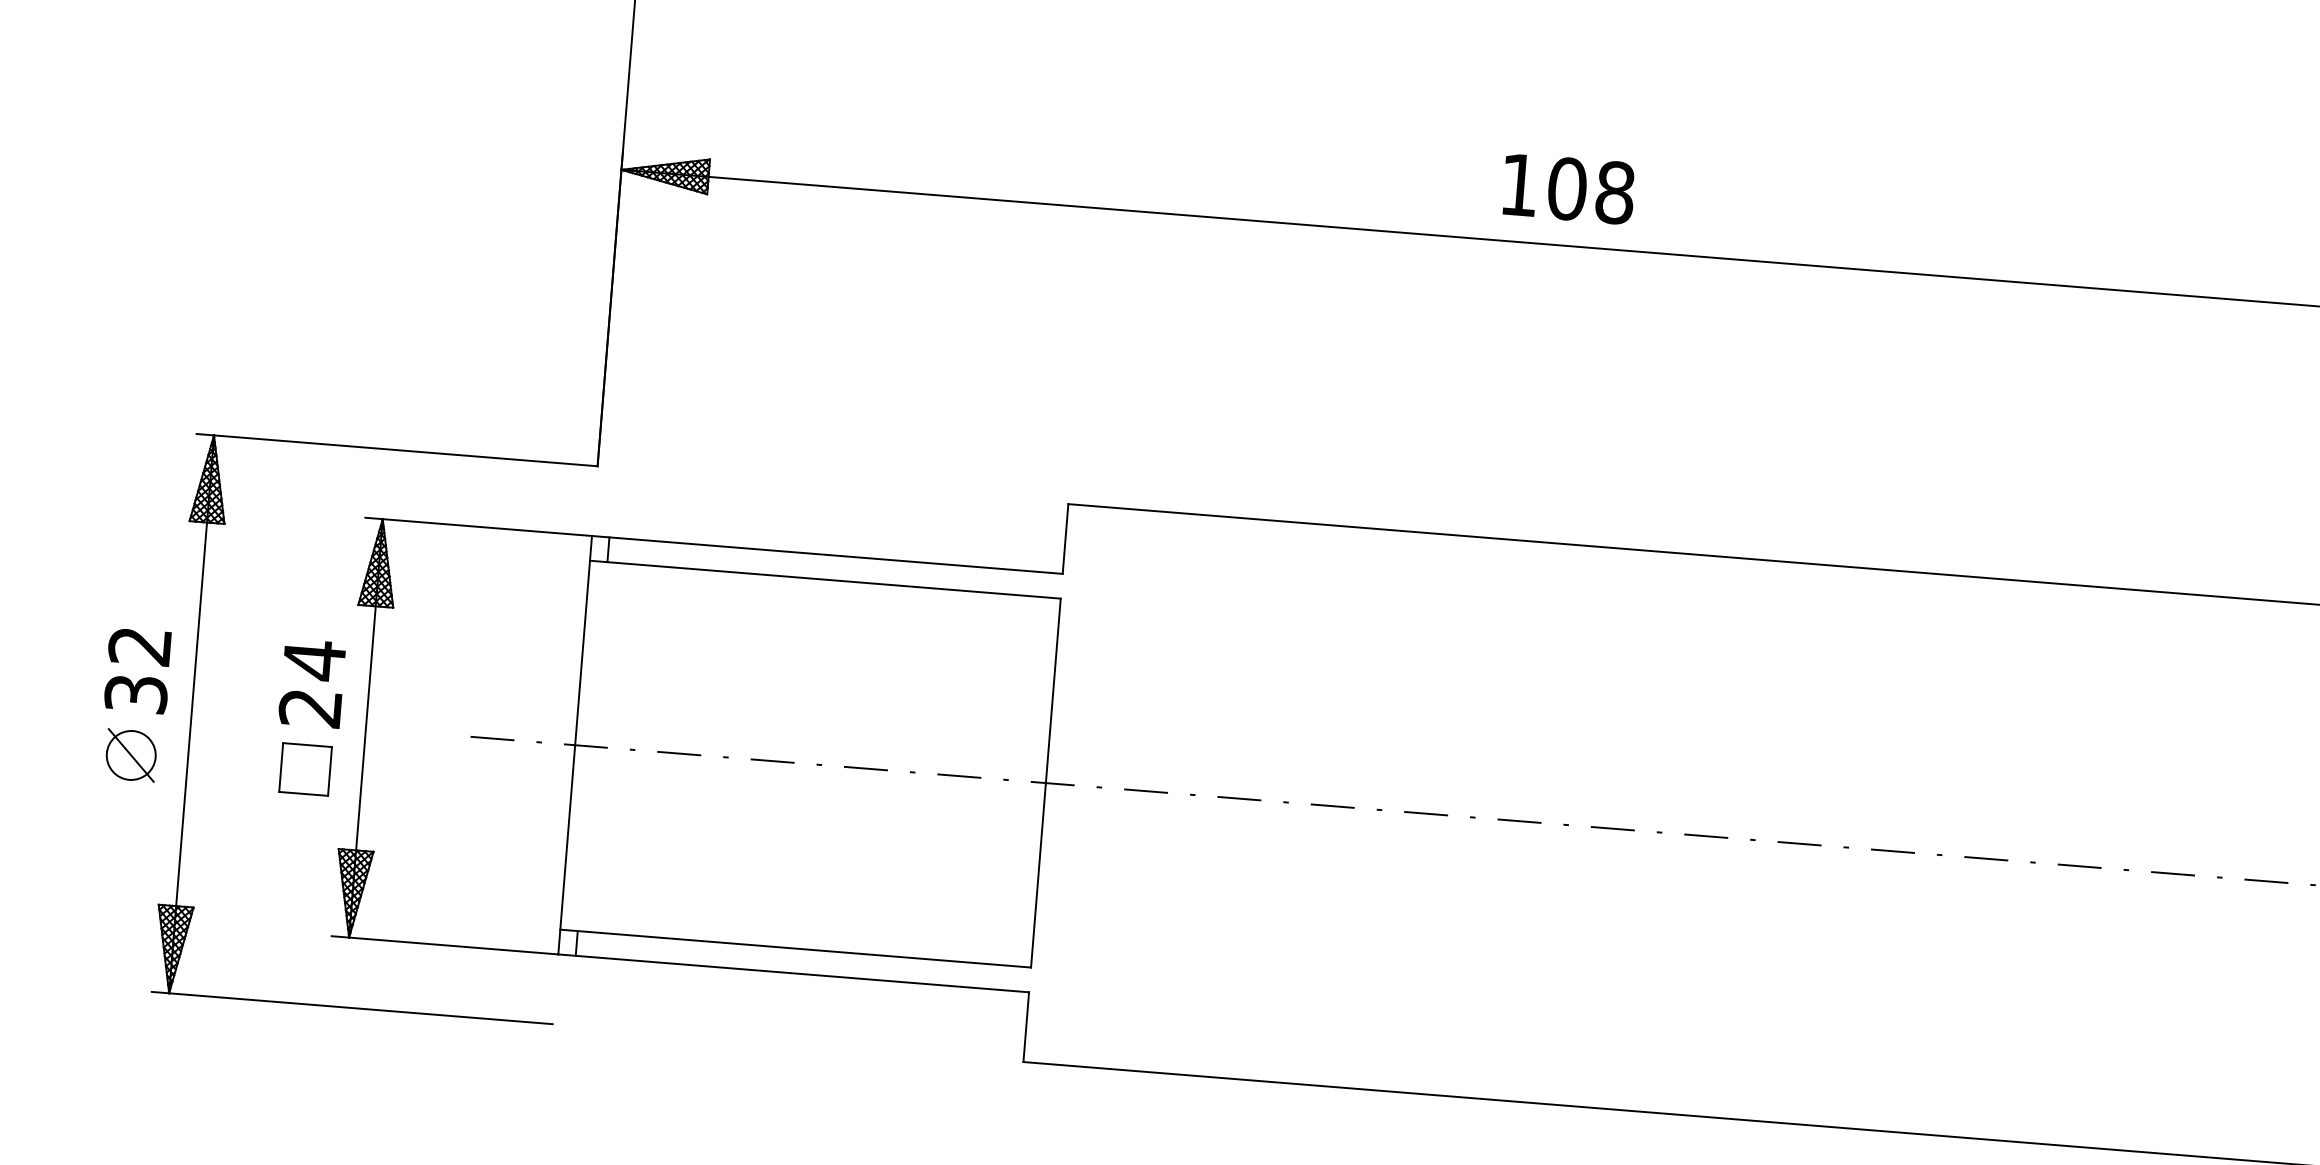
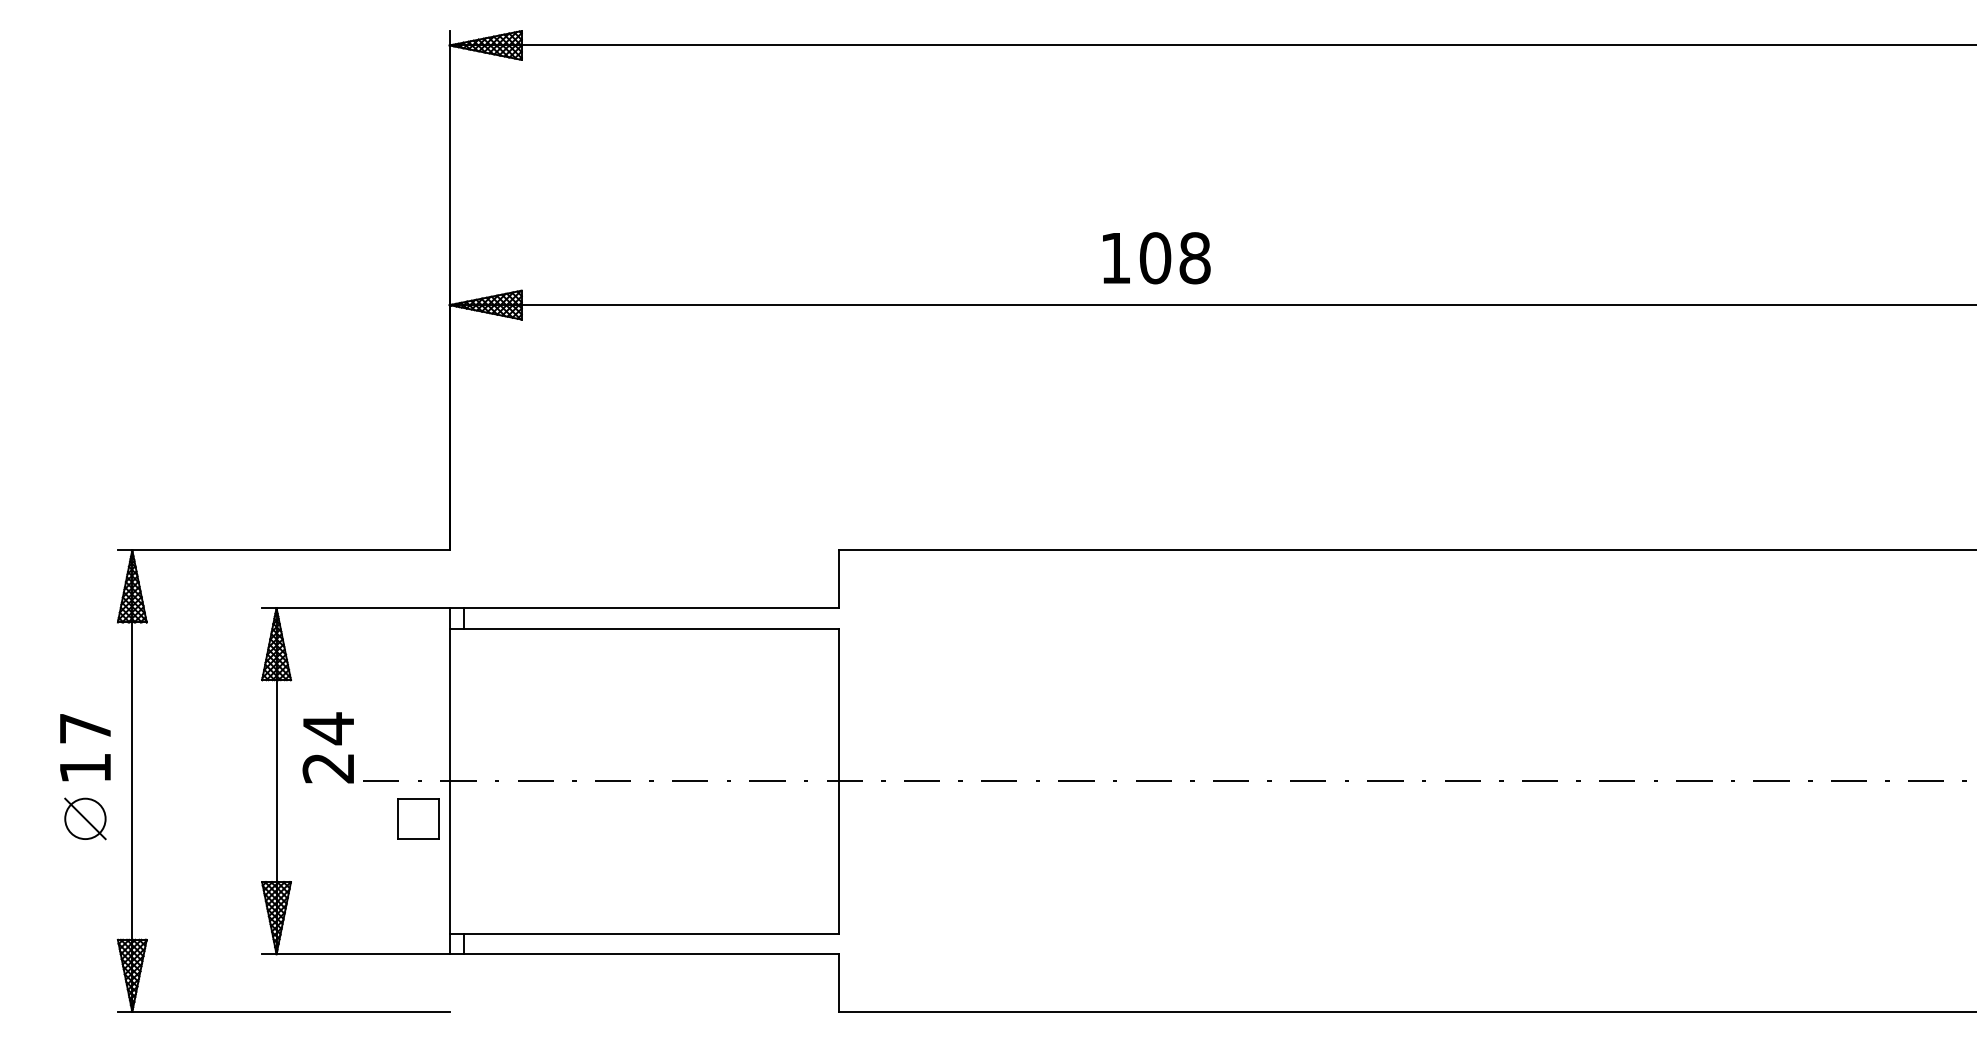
text: (1568, 189) -> (1156, 258), moved
text: (138, 670) -> (85, 748), 32 -> 17
text: (311, 683) -> (327, 747), moved
part: (305, 768) -> (418, 818), moved

